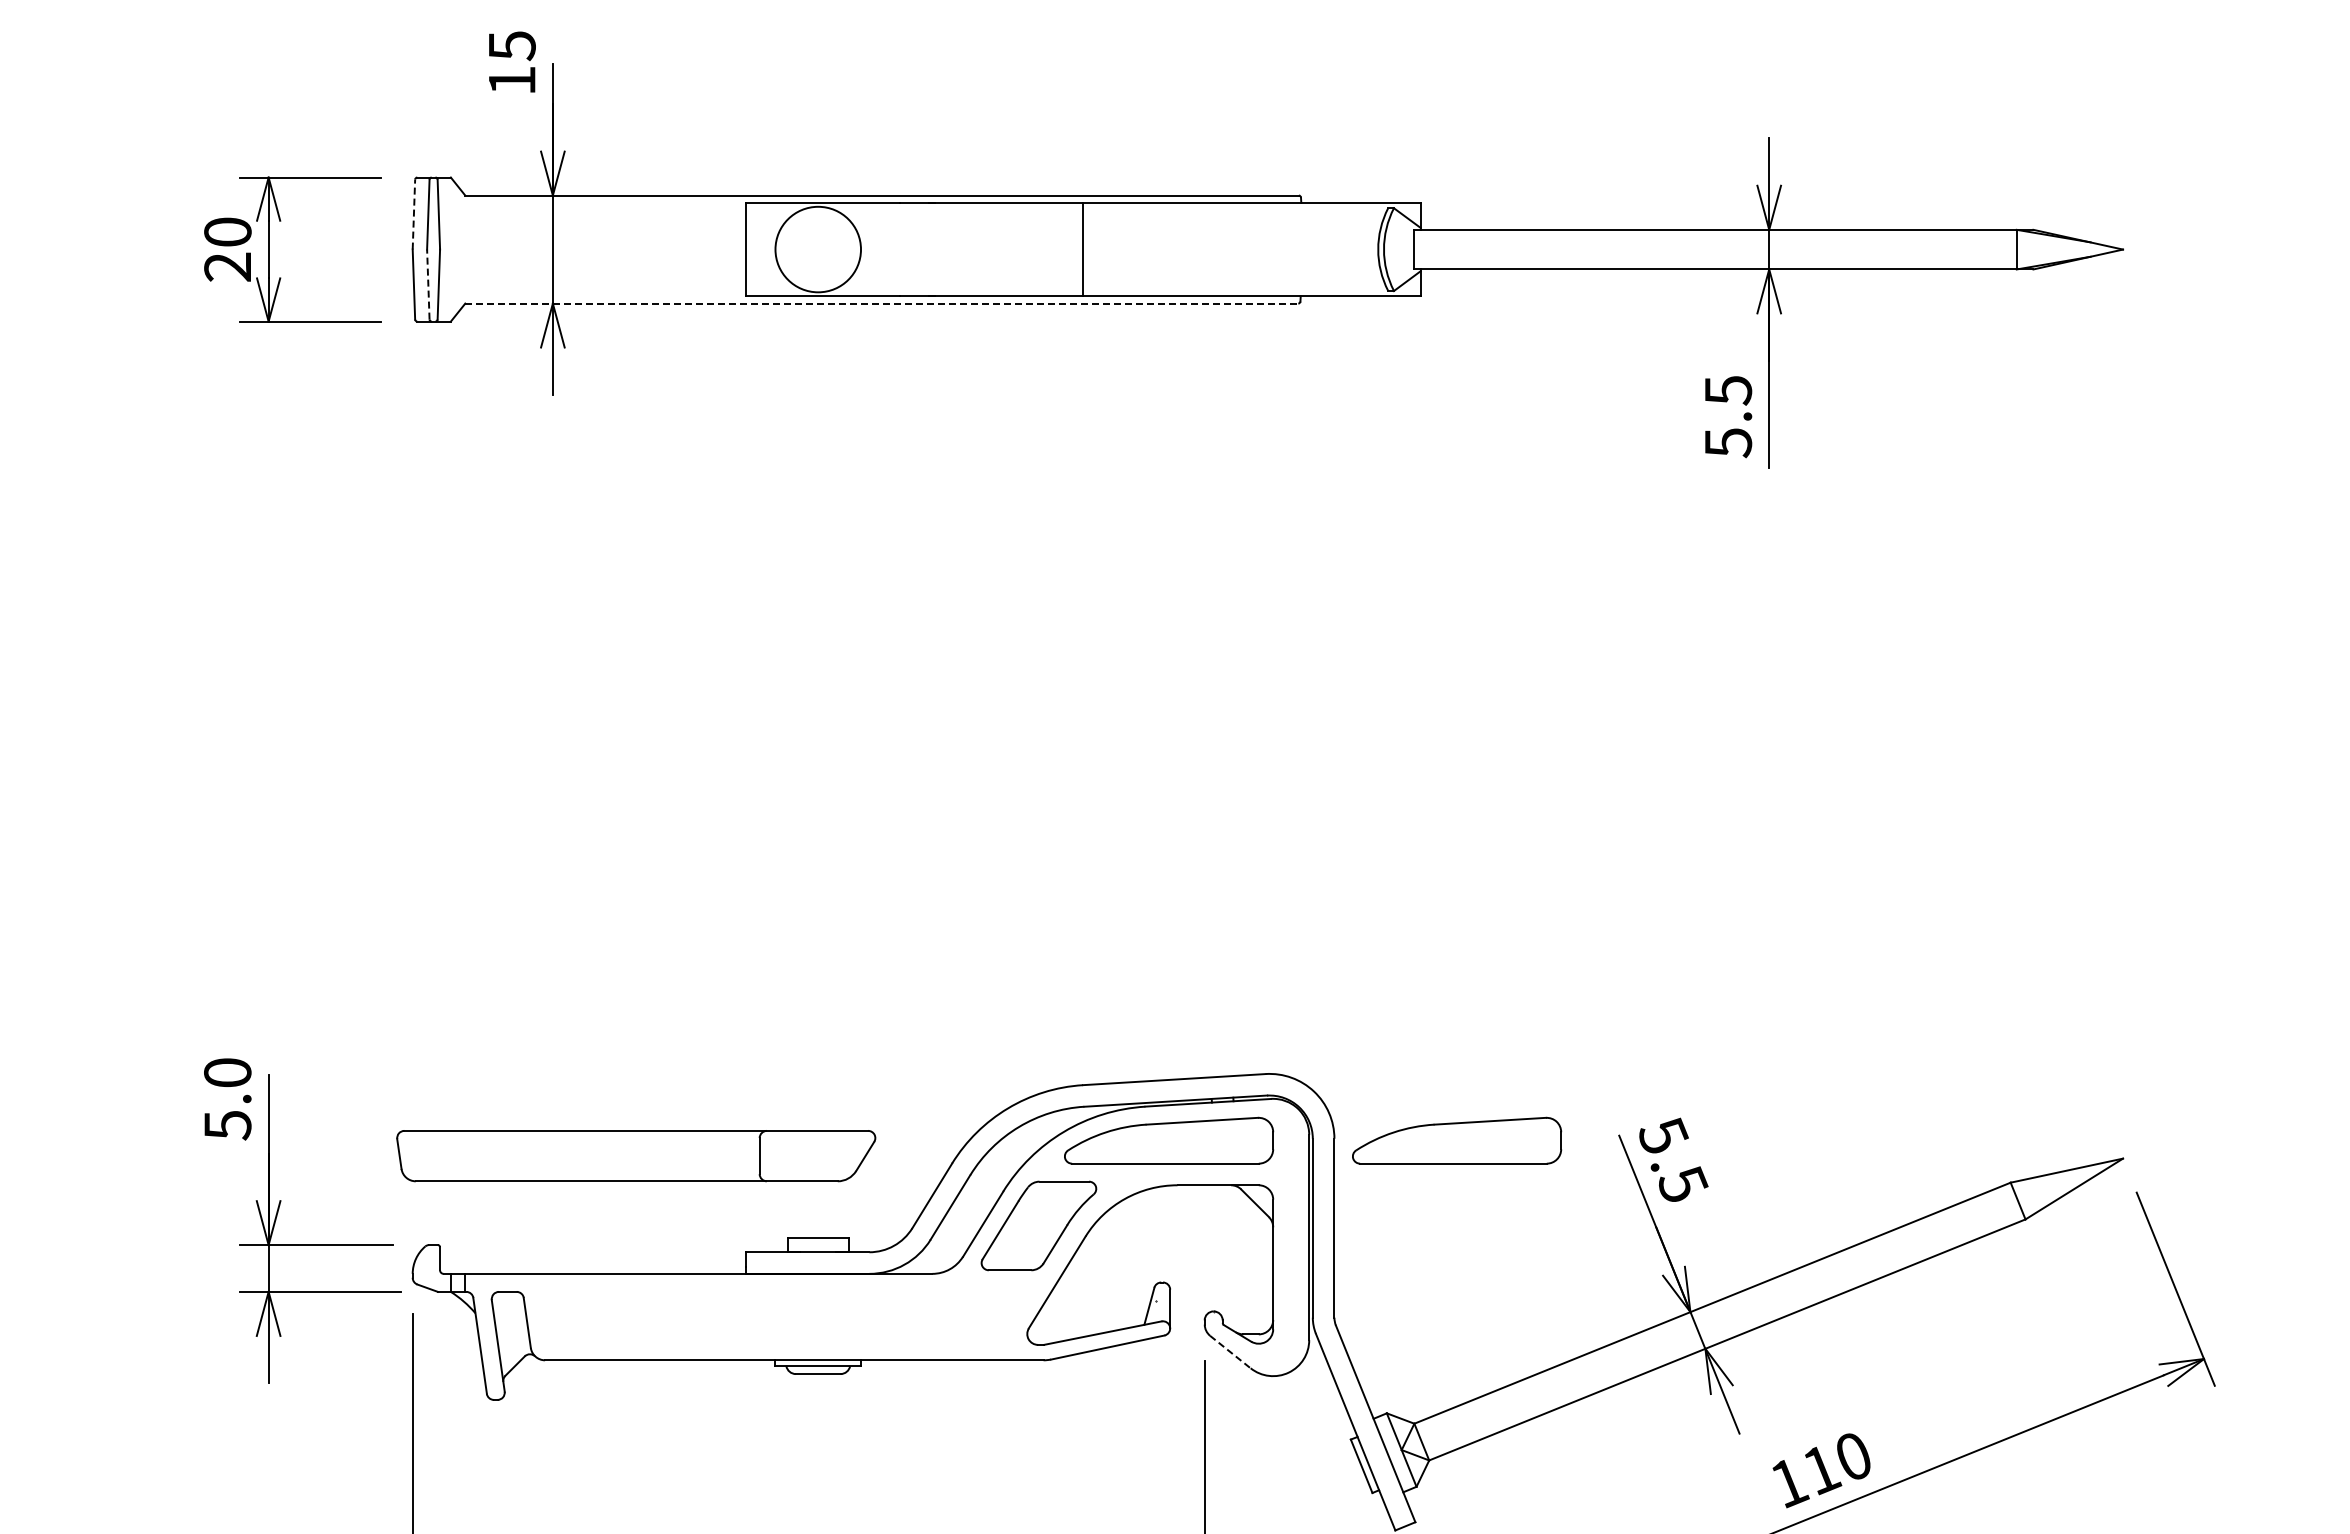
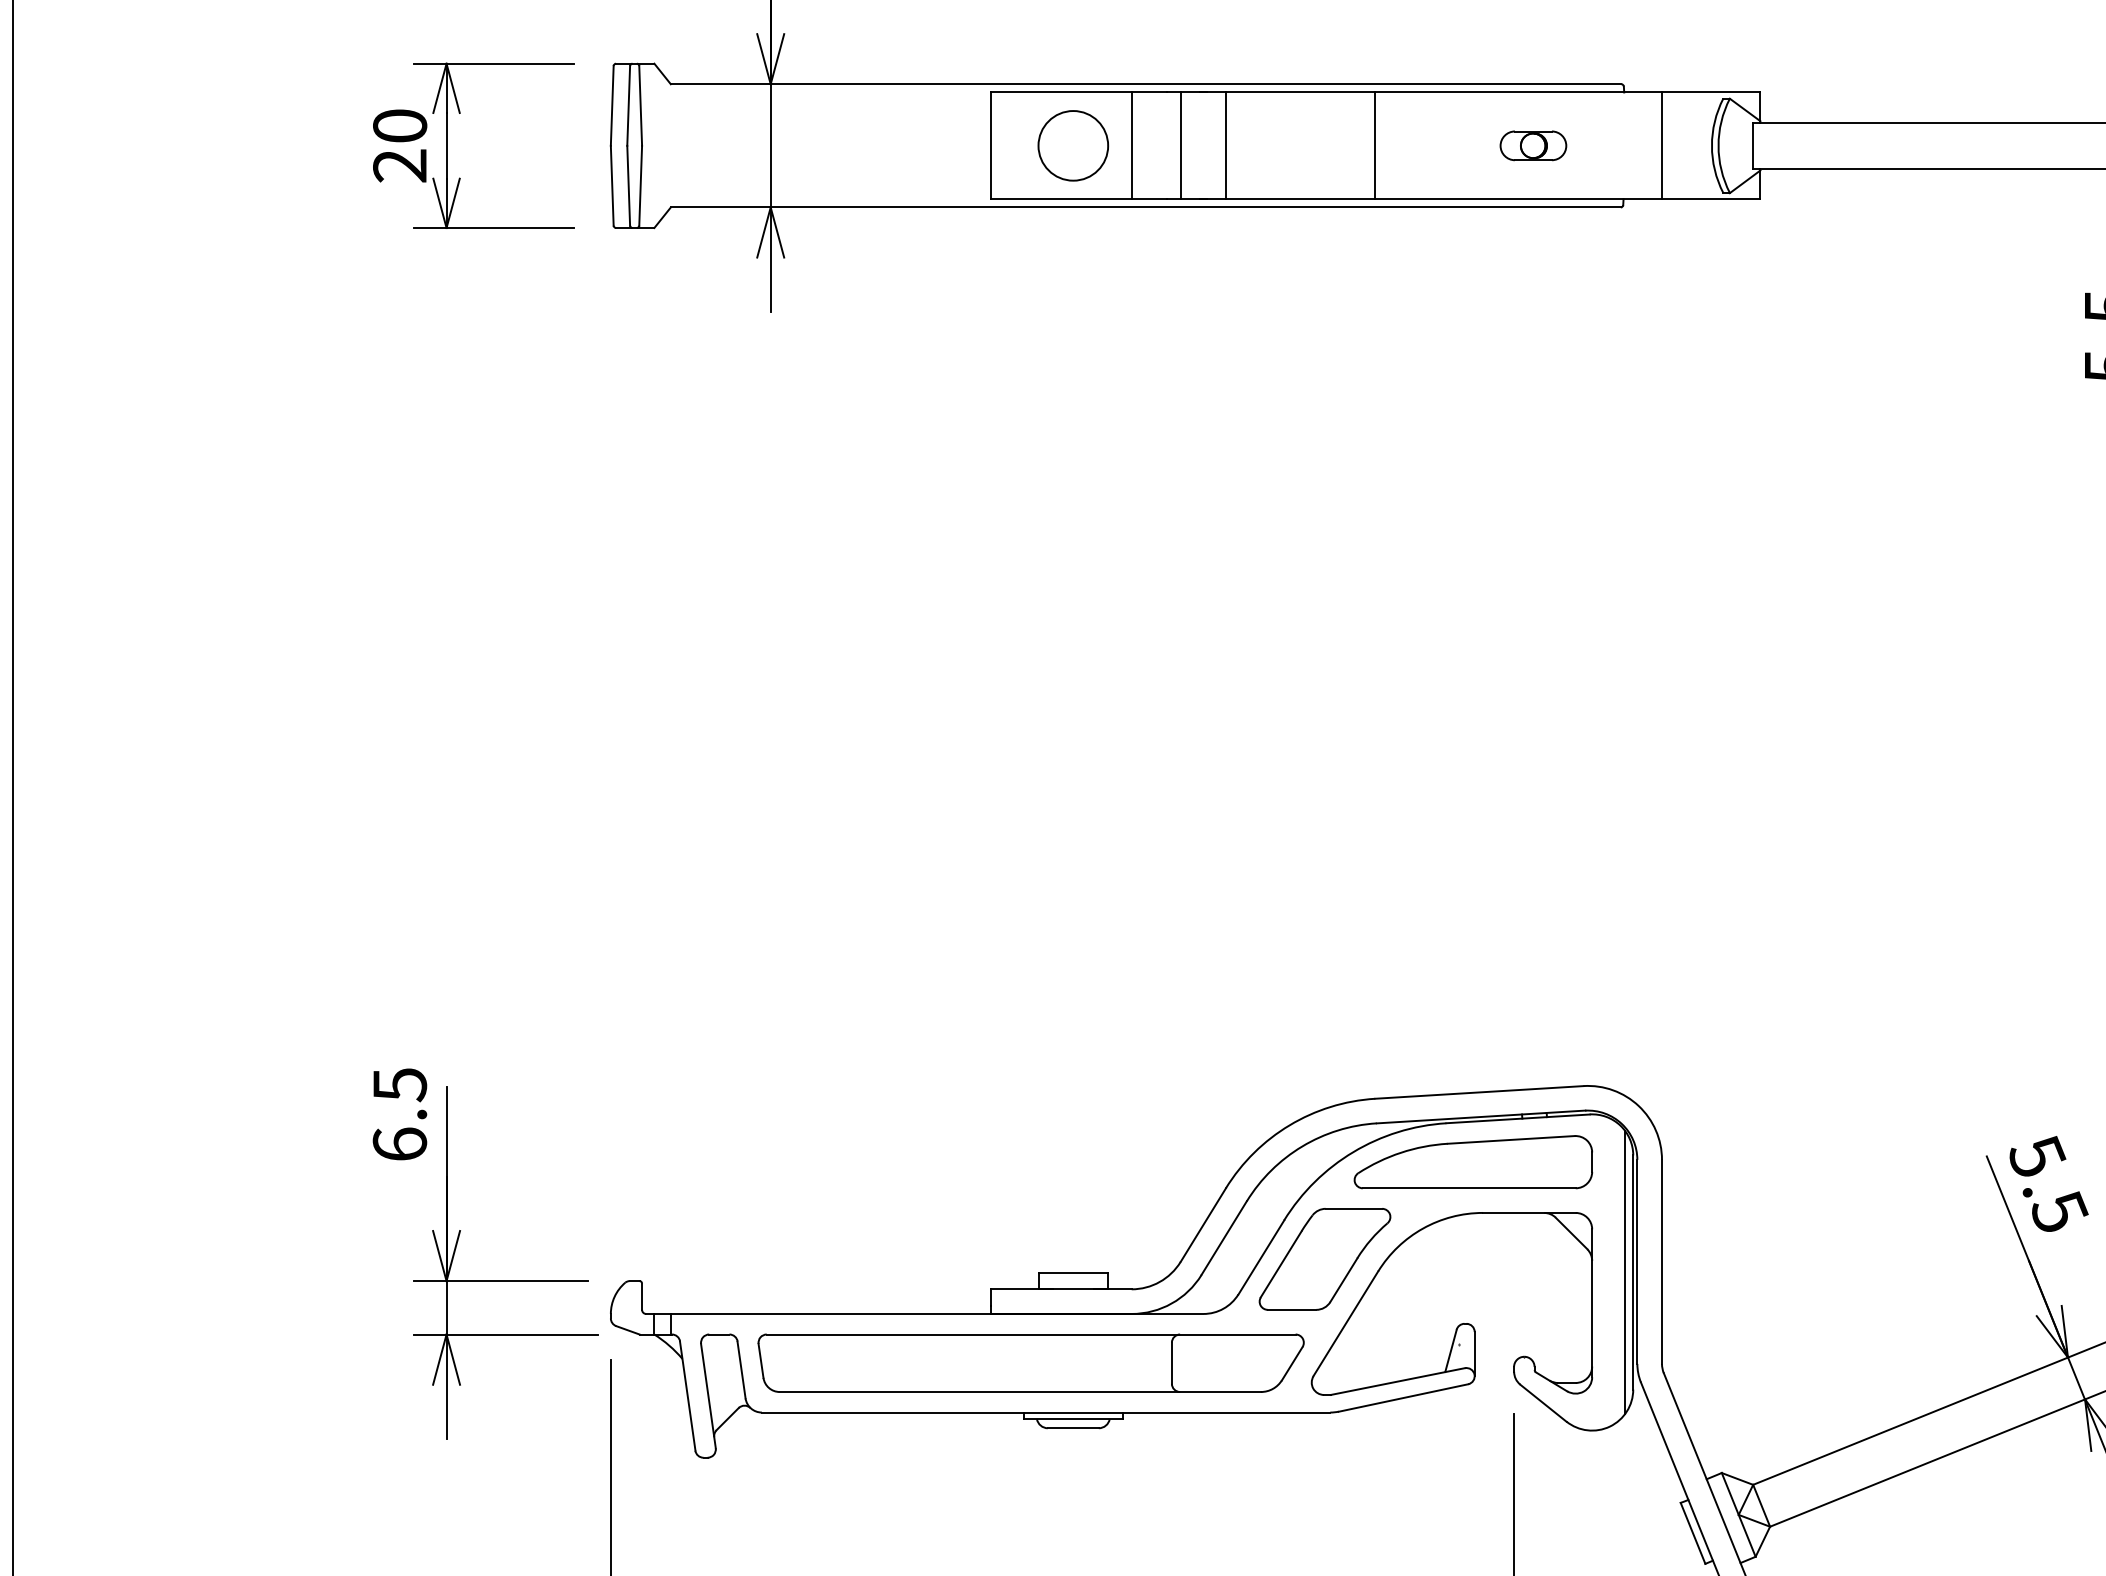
line: (413, 214) -> (611, 105), dashed -> solid
circle: (817, 249) -> (1072, 145), size x0.71
line: (869, 249) -> (1131, 145), added
line: (912, 249) -> (1180, 145), added
line: (952, 249) -> (1226, 145), added
part: (1221, 249) -> (1533, 145), added
line: (1334, 249) -> (1662, 145), added
line: (428, 284) -> (628, 185), dashed -> solid
line: (882, 303) -> (1146, 207), dashed -> solid
text: (227, 1099) -> (399, 1115), 5.0 -> 6.5
part: (1457, 1140) -> (1802, 1161), removed
part: (636, 1156) -> (1031, 1363), moved
line: (1302, 1237) -> (1625, 1272), added
line: (1230, 1352) -> (1543, 1403), dashed -> solid

